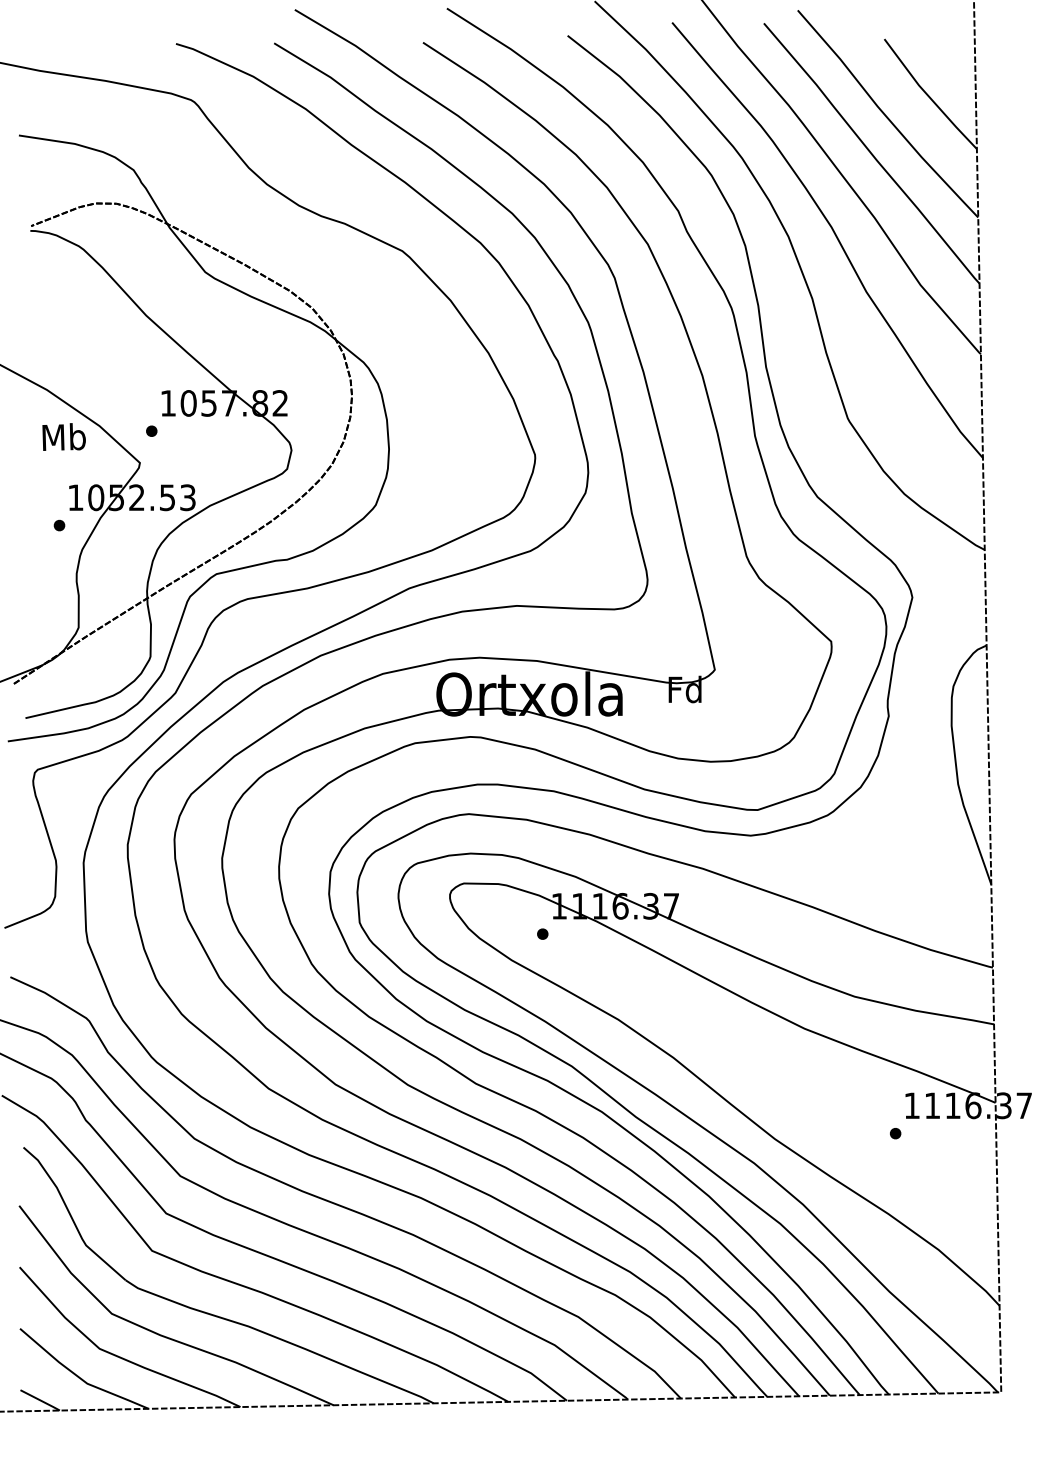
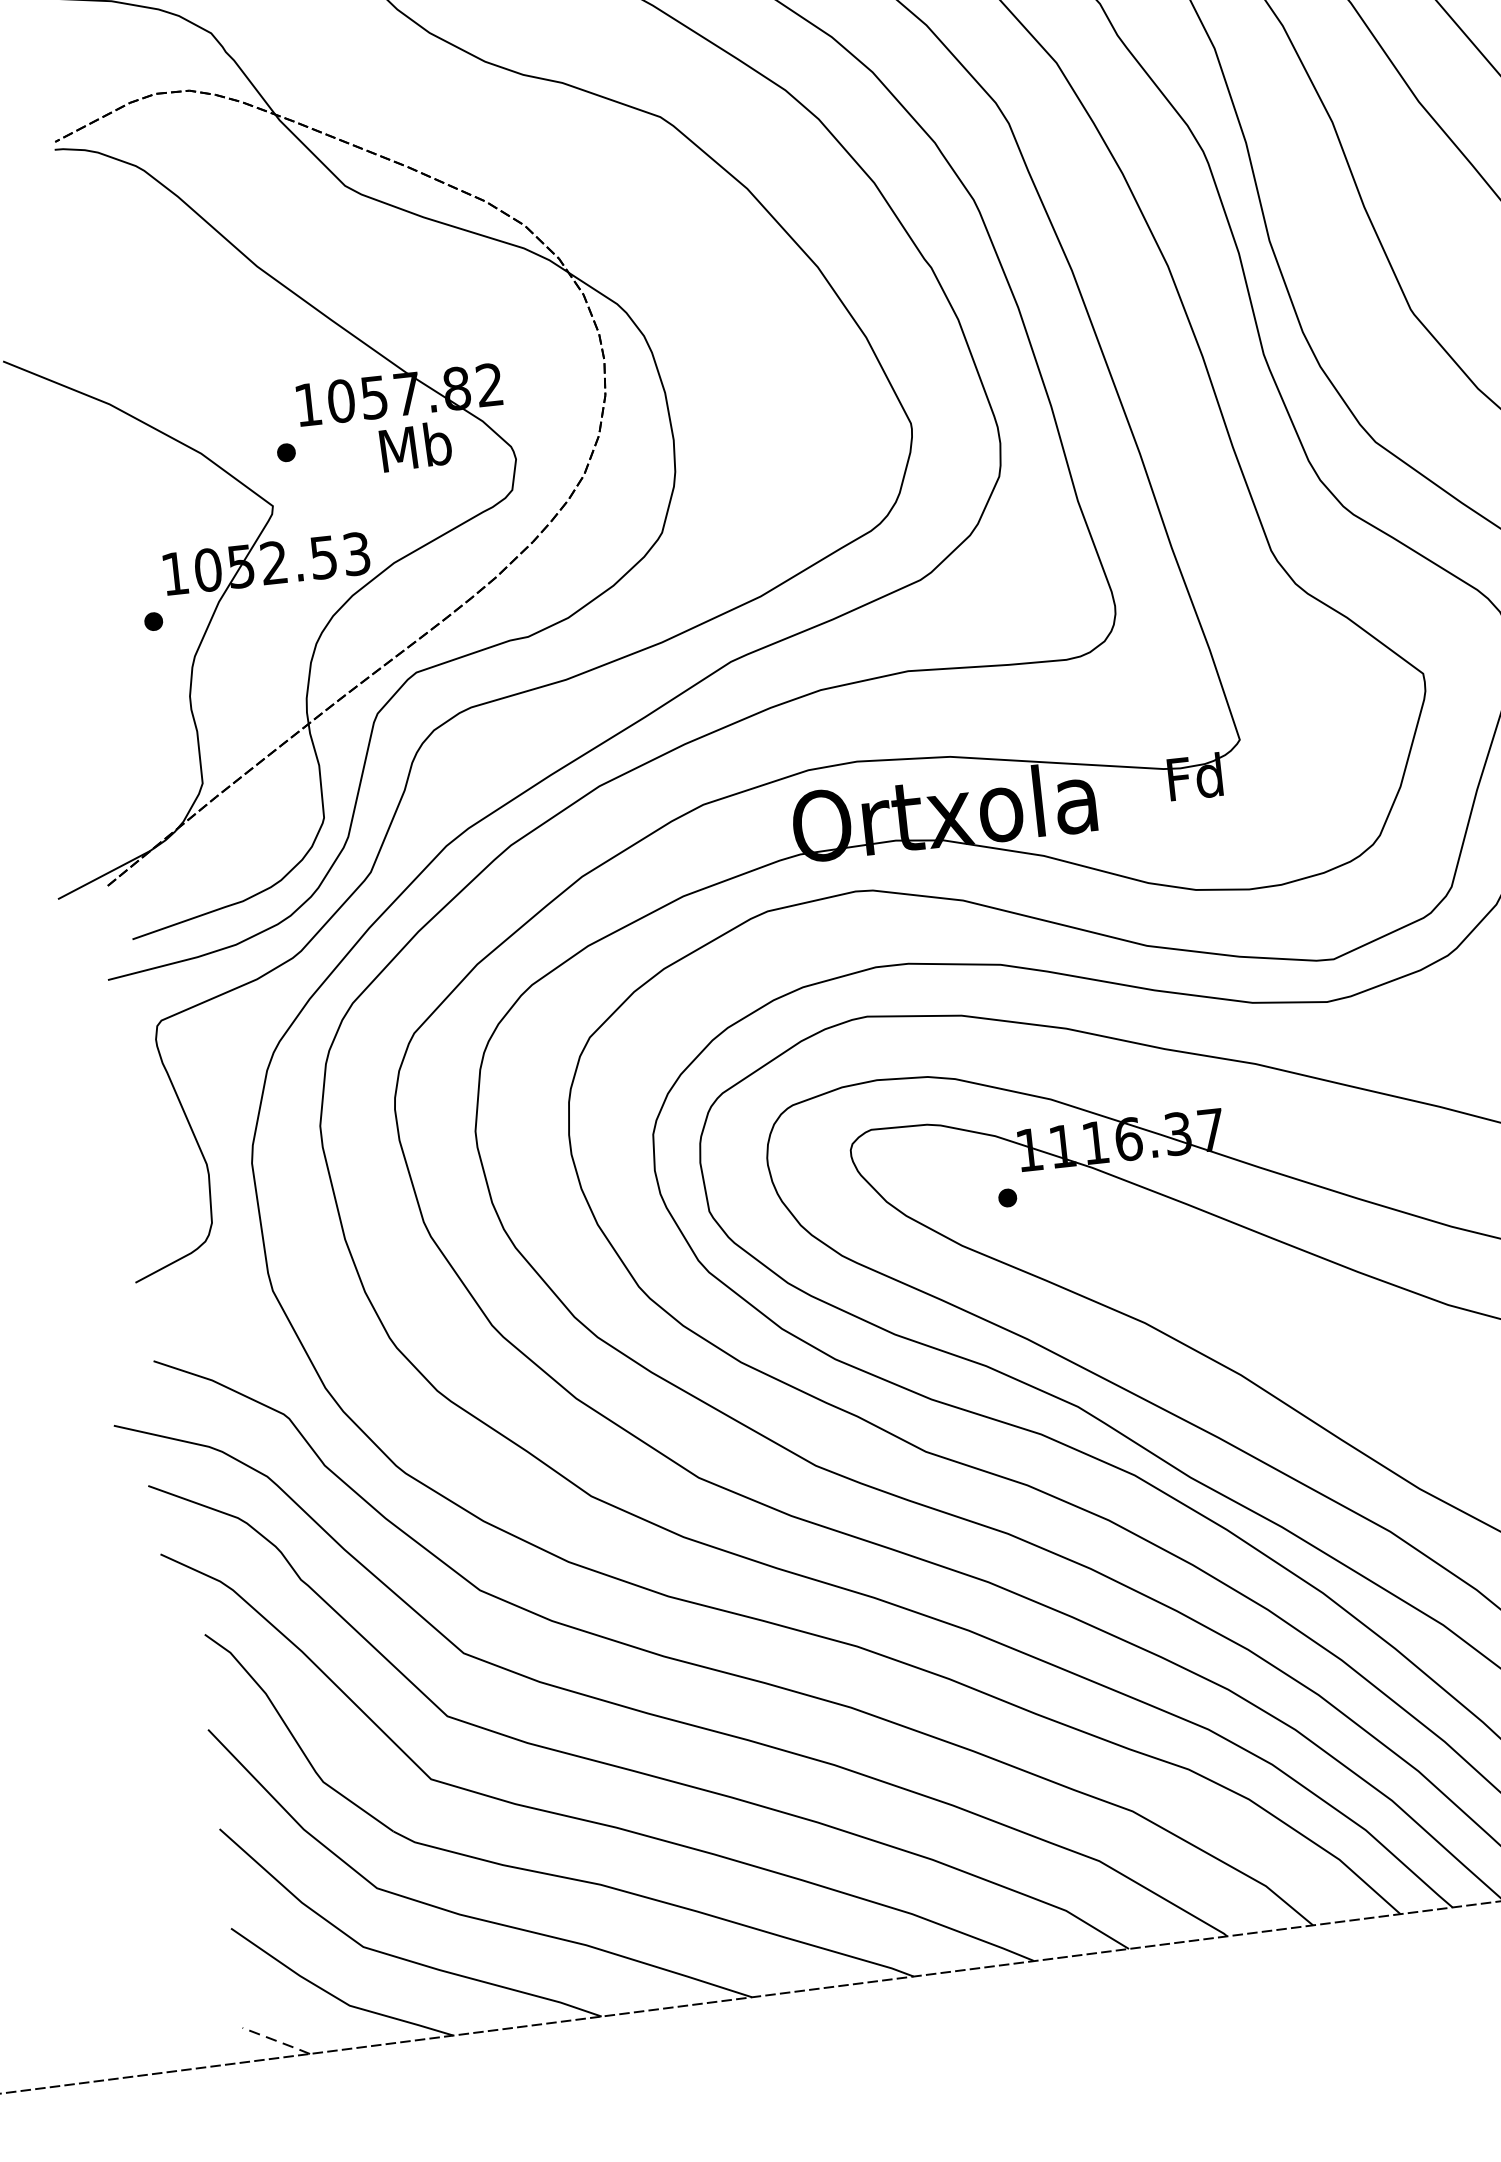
text: (63, 436) -> (414, 445), moved
line: (40, 1400) -> (276, 2041), solid -> dashed

